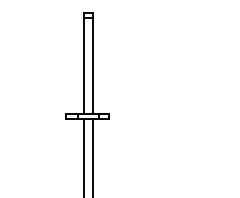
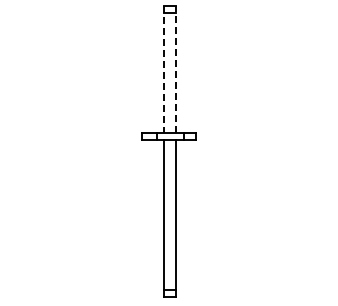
line: (93, 63) -> (176, 69), solid -> dashed
line: (83, 64) -> (163, 70), solid -> dashed

